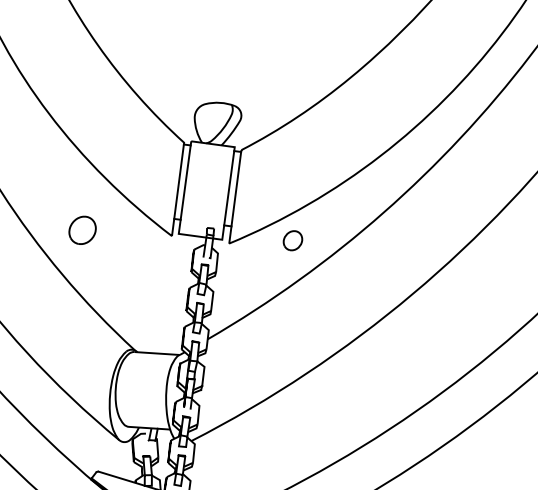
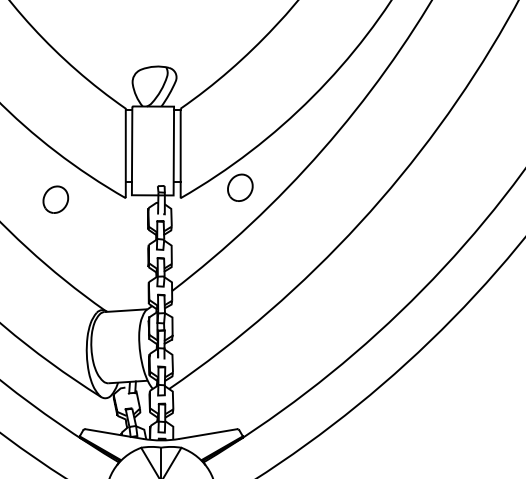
part: (82, 230) -> (55, 199), moved
part: (293, 240) -> (240, 187), size x1.43

